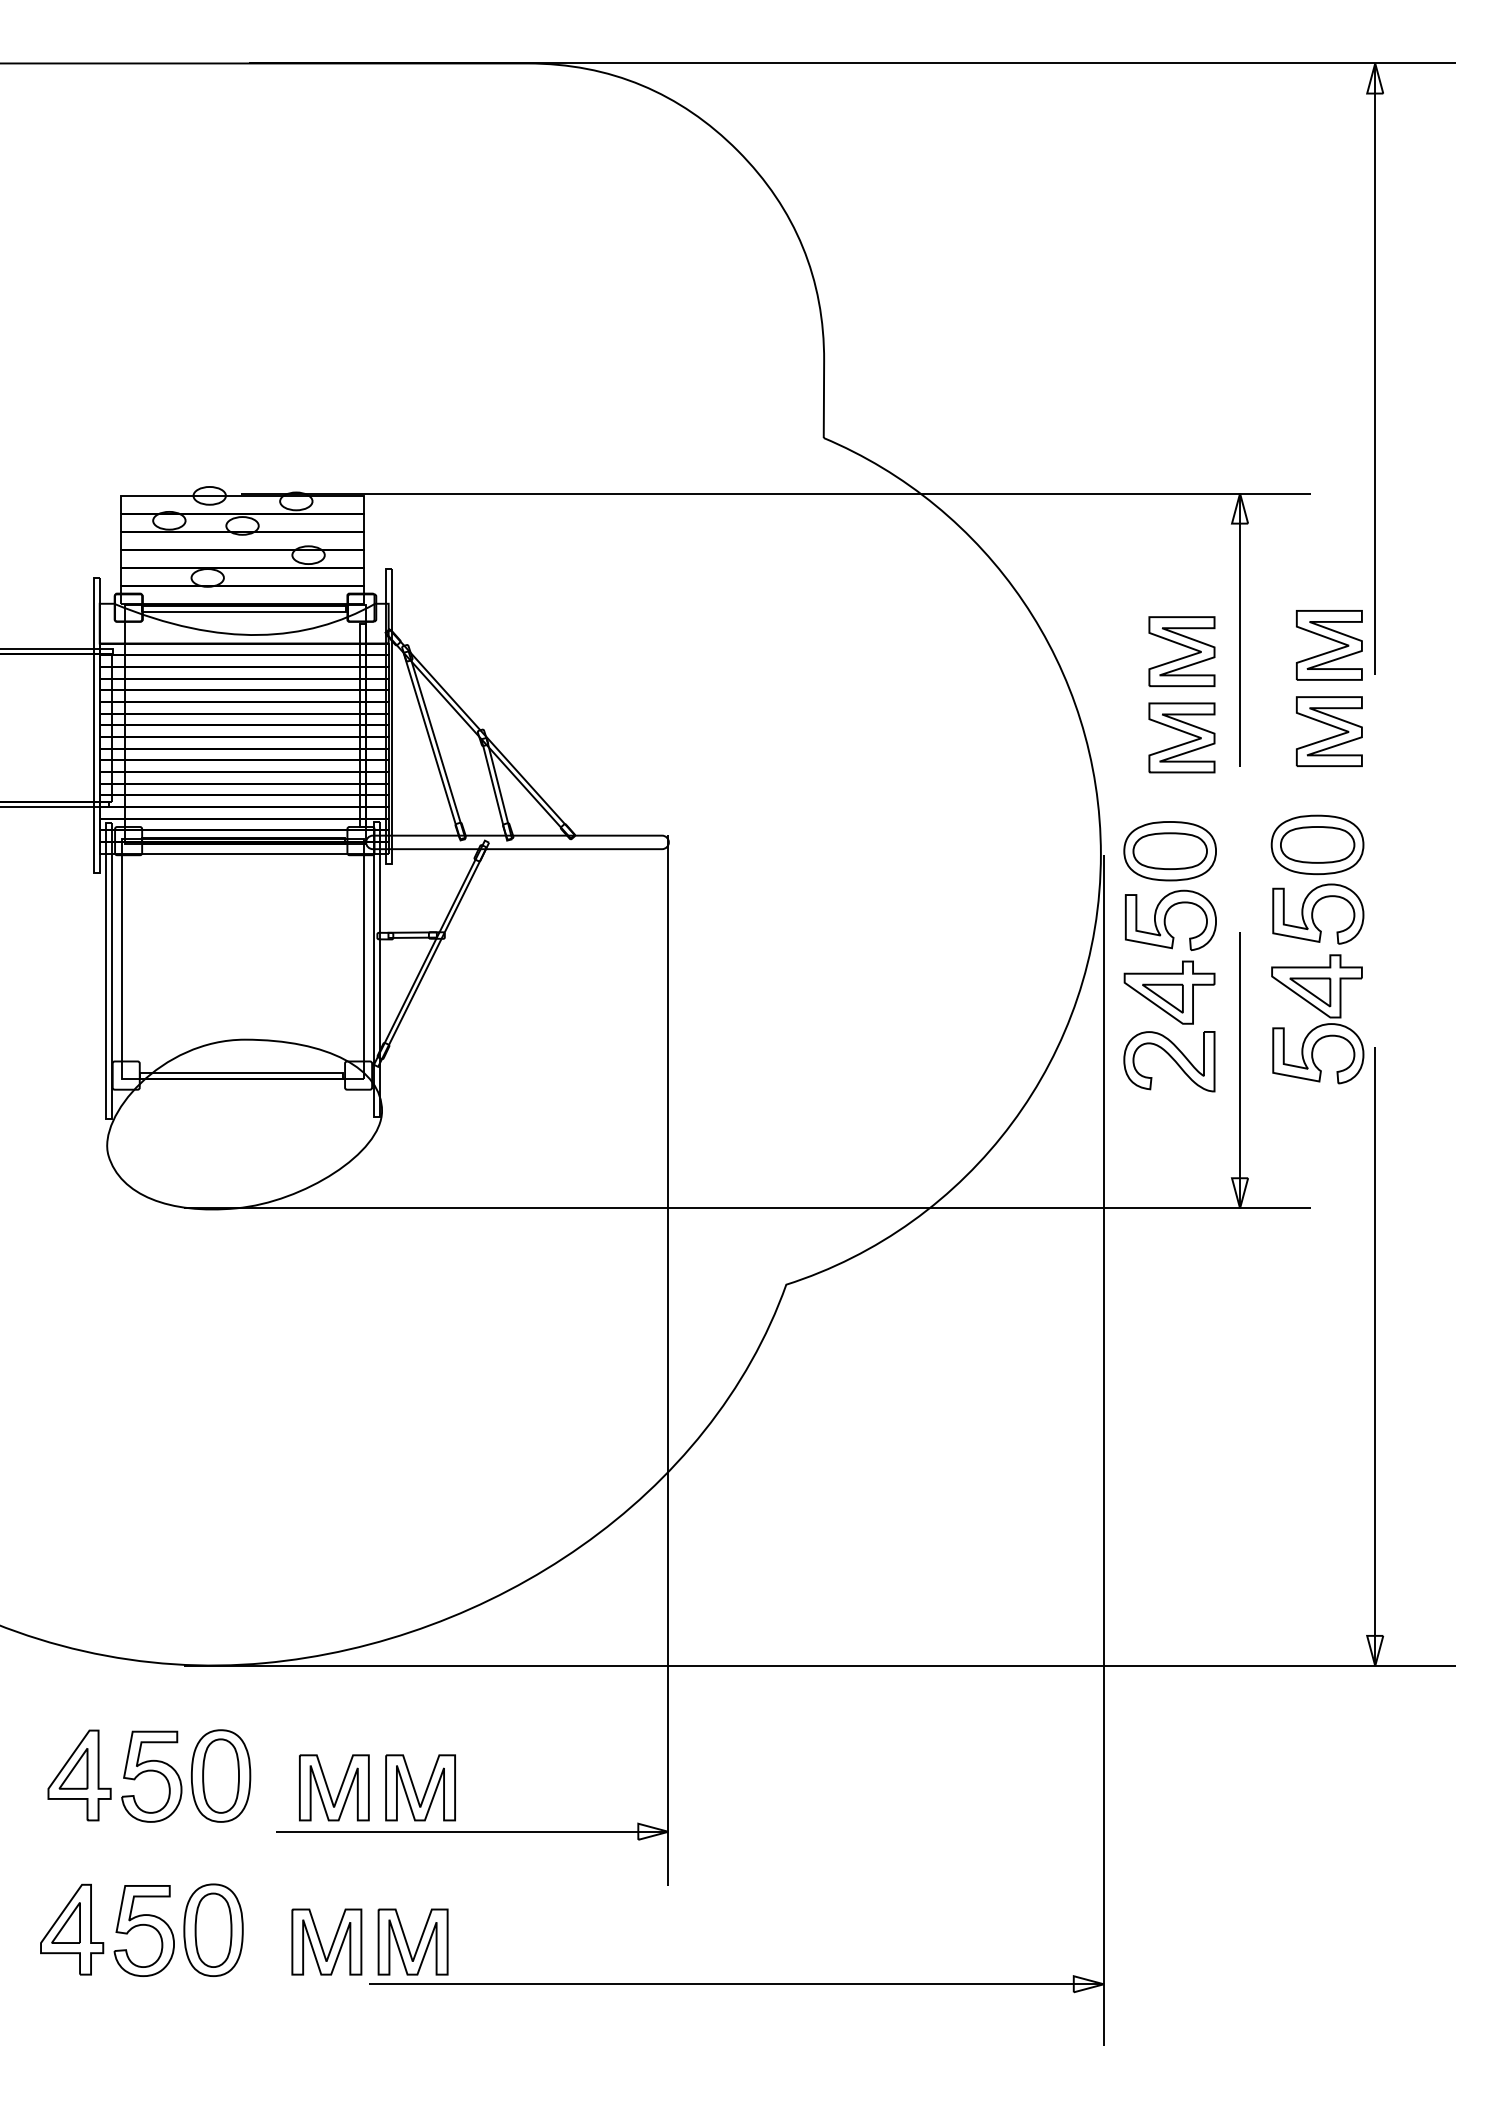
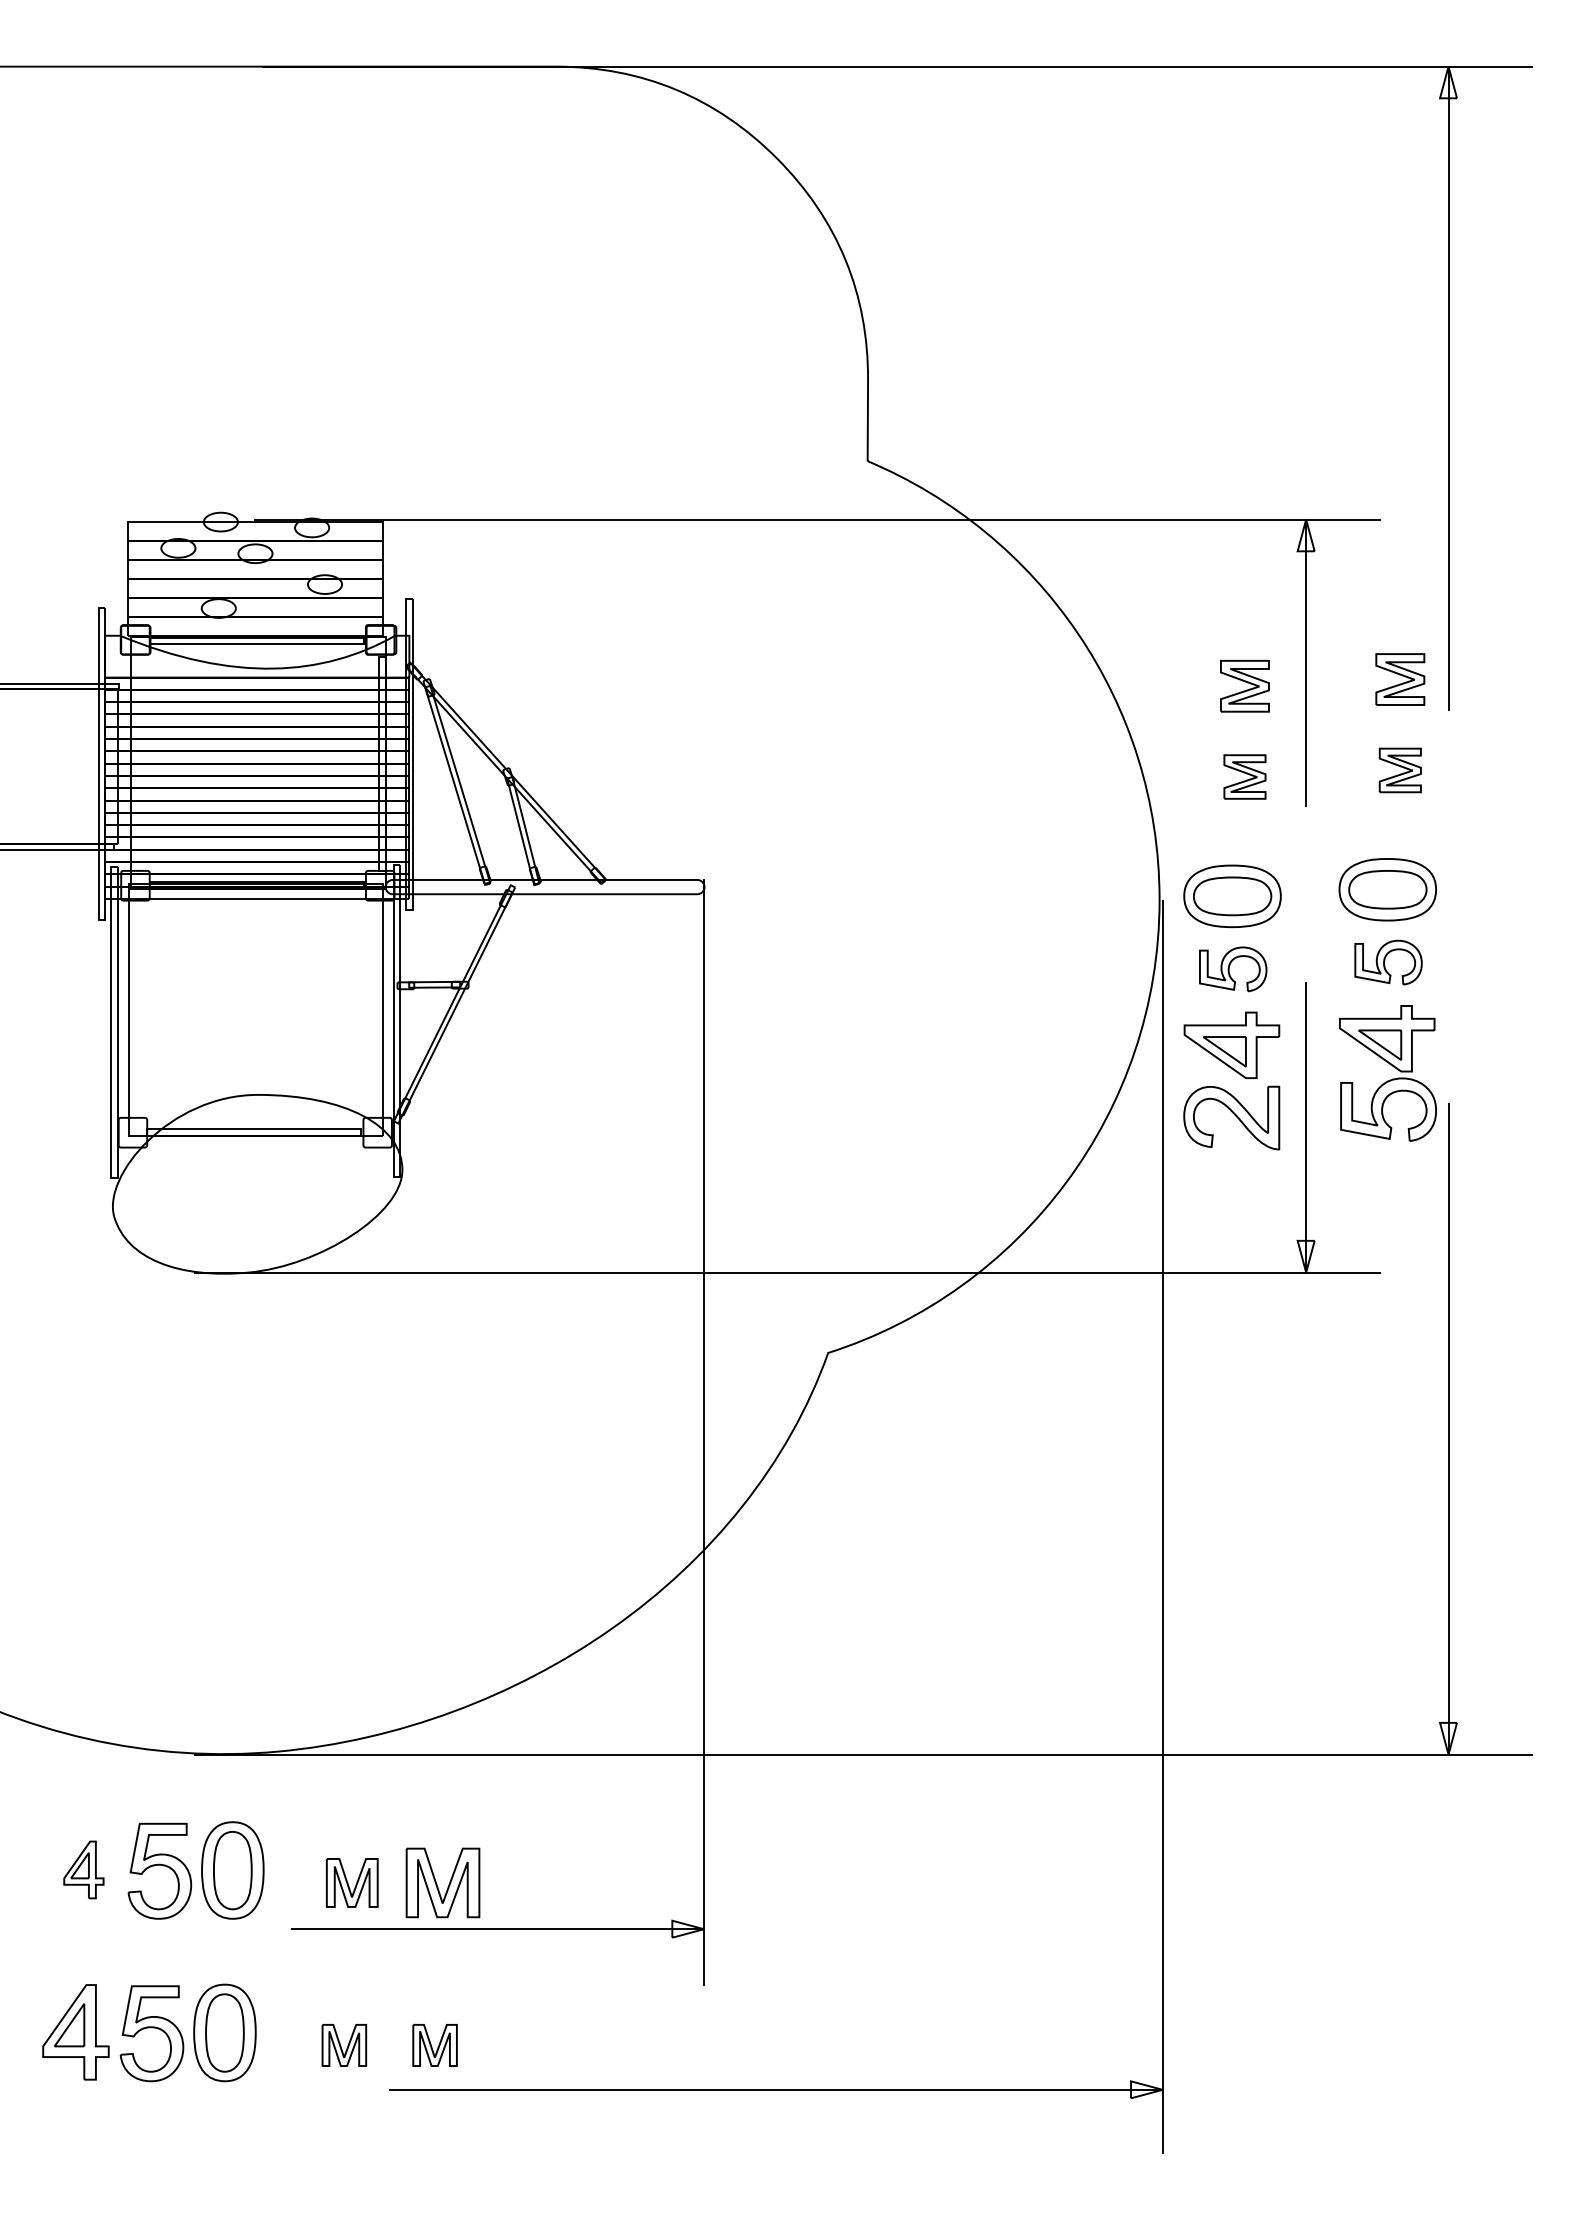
part: (1329, 645) -> (1400, 679), size x0.7
part: (1181, 651) -> (1244, 686), size x0.7
part: (1329, 731) -> (1400, 770), size x0.6
part: (1181, 737) -> (1244, 776), size x0.6
part: (1318, 913) -> (1388, 962), size x0.7
part: (1170, 920) -> (1232, 969), size x0.7
part: (79, 1775) -> (83, 1869), size x0.6
part: (334, 1787) -> (352, 1882), size x0.7
part: (327, 1942) -> (344, 2045), size x0.6
part: (412, 1942) -> (434, 2045), size x0.6

